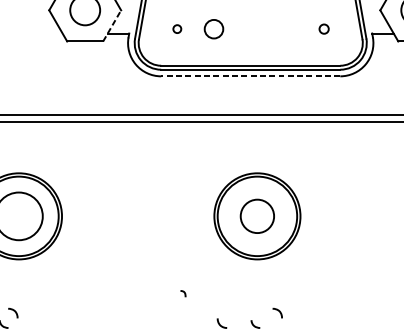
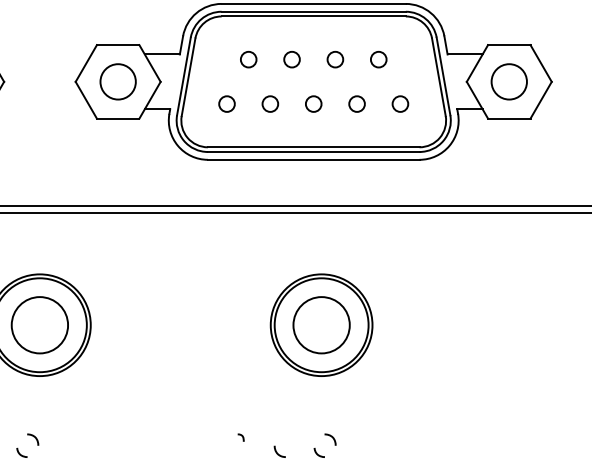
line: (112, 25) -> (150, 99), dashed -> solid
circle: (176, 28) -> (226, 103), size x1.67
circle: (214, 28) -> (270, 103), size x0.71
circle: (250, 28) -> (313, 103), added
circle: (286, 28) -> (356, 103), added
circle: (324, 28) -> (400, 103), size x1.43
line: (250, 76) -> (313, 159), dashed -> solid
circle: (257, 216) -> (321, 325), size x1.43
curve: (183, 292) -> (241, 436), moved
curve: (278, 311) -> (331, 437), moved

